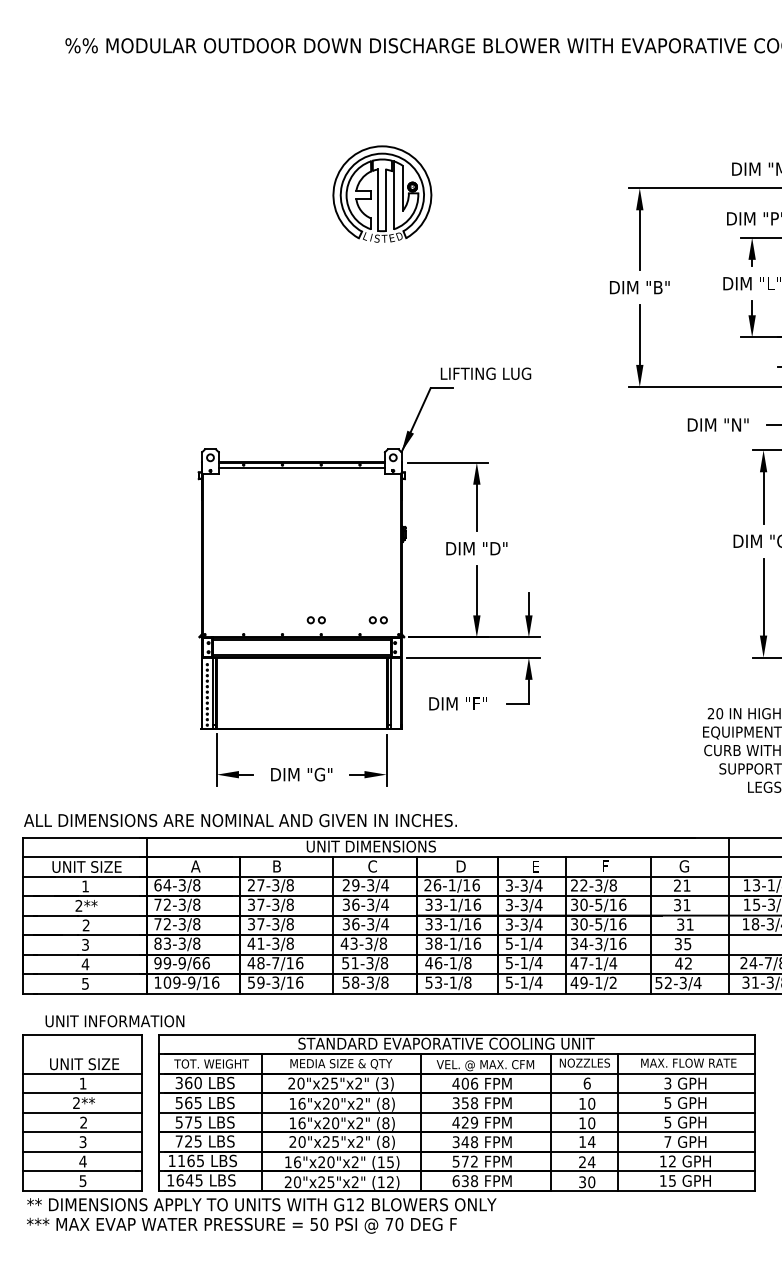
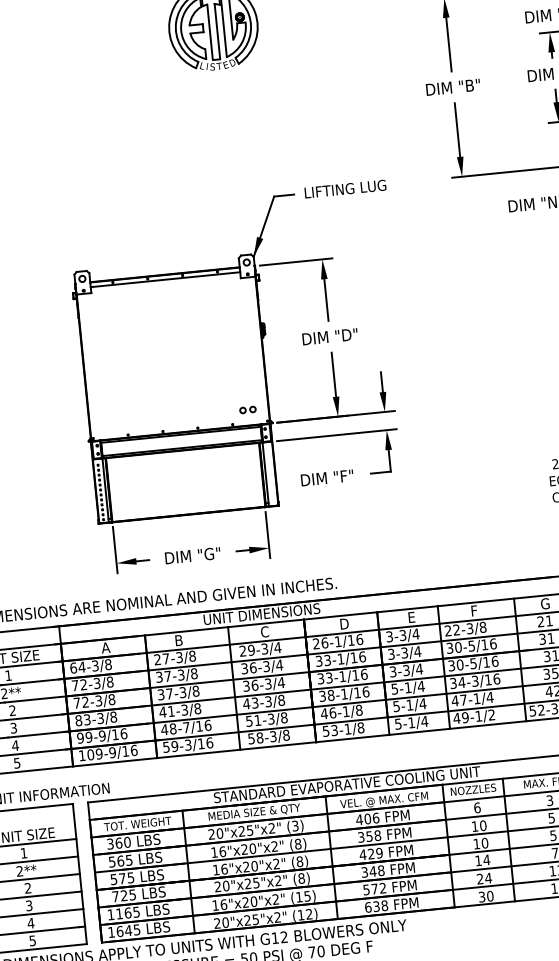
text: (485, 373) -> (345, 188), moved
part: (315, 620) -> (191, 415), removed
text: (196, 963) -> (115, 735), 99-9/66 -> 99-9/16

